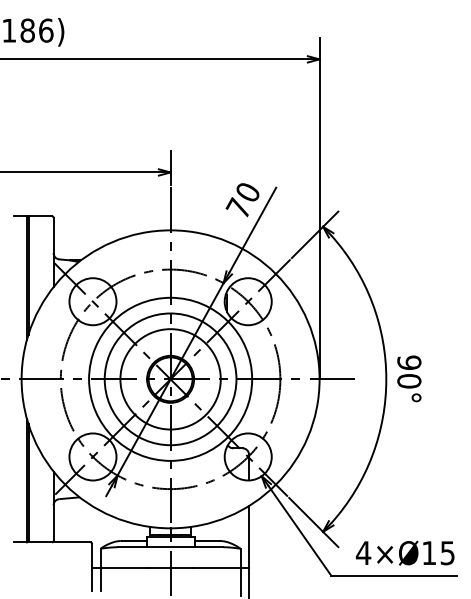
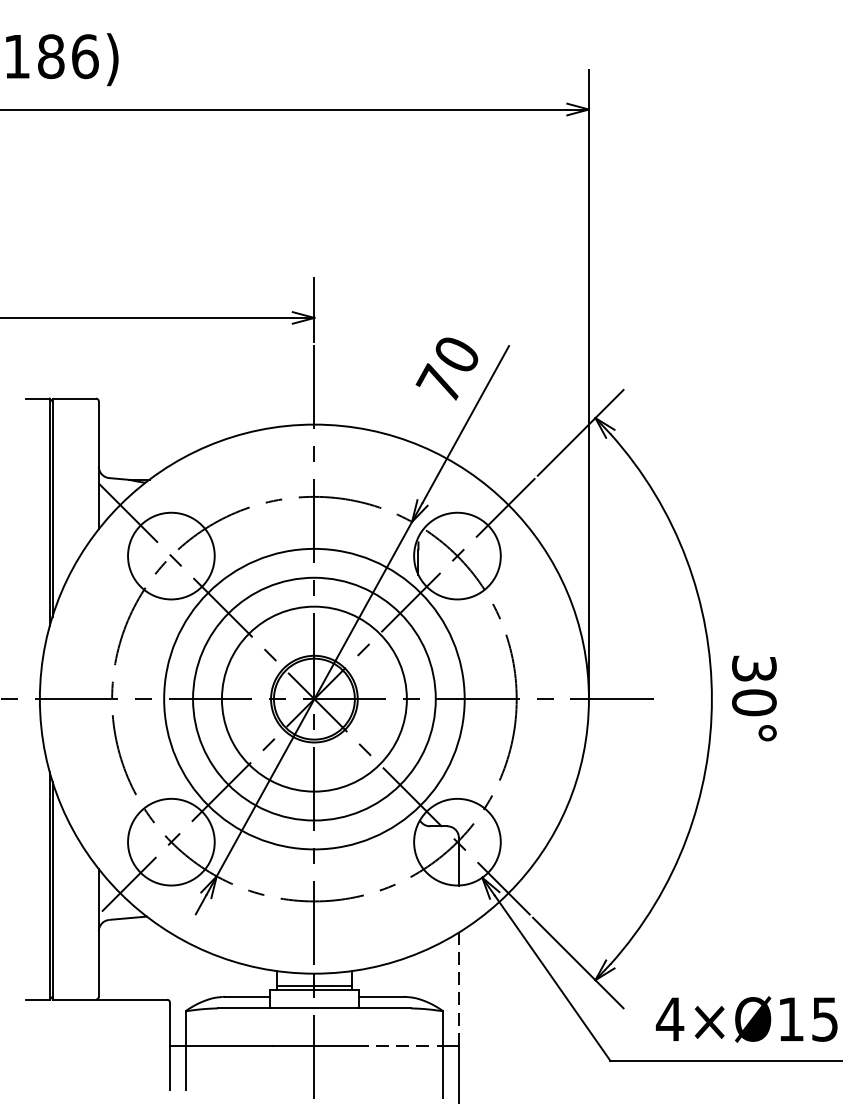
text: (409, 362) -> (754, 668), 90° -> 30°
line: (249, 536) -> (459, 988), solid -> dashed
line: (216, 567) -> (398, 1045), solid -> dashed

